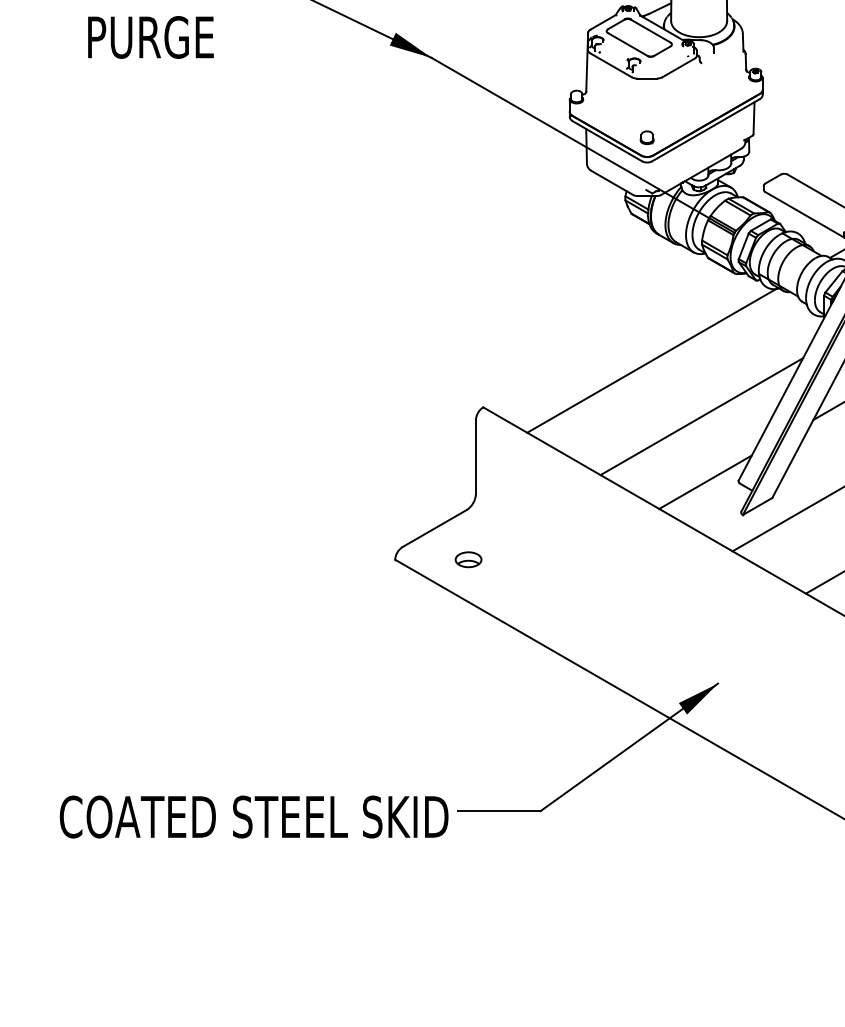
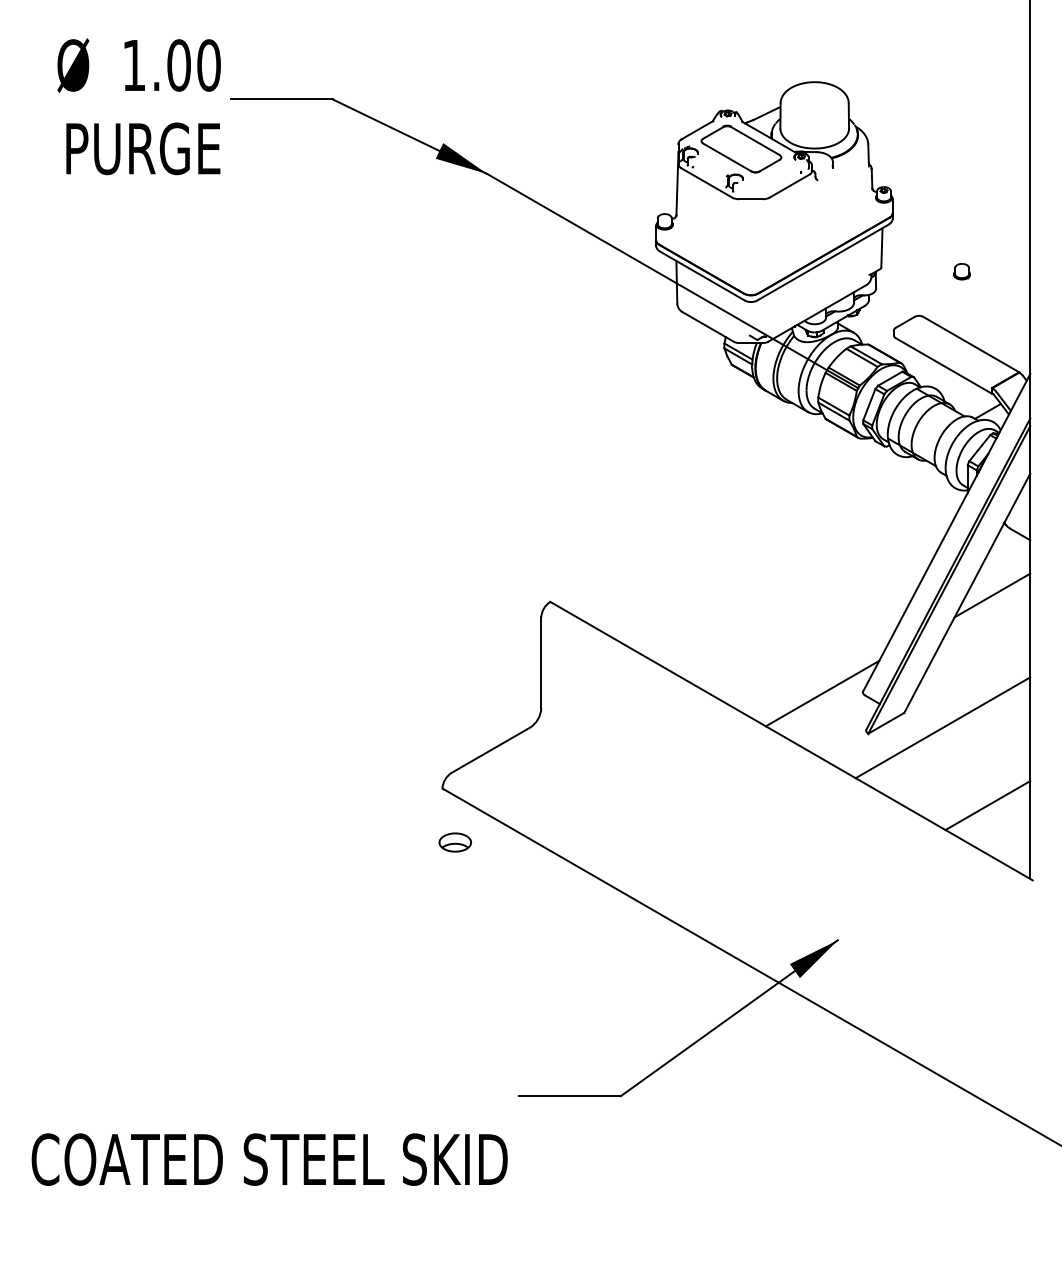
part: (646, 137) -> (961, 271), moved
line: (651, 361) -> (756, 545), removed
line: (702, 416) -> (818, 612), removed
part: (468, 559) -> (455, 842), moved
text: (253, 816) -> (269, 1159), moved

